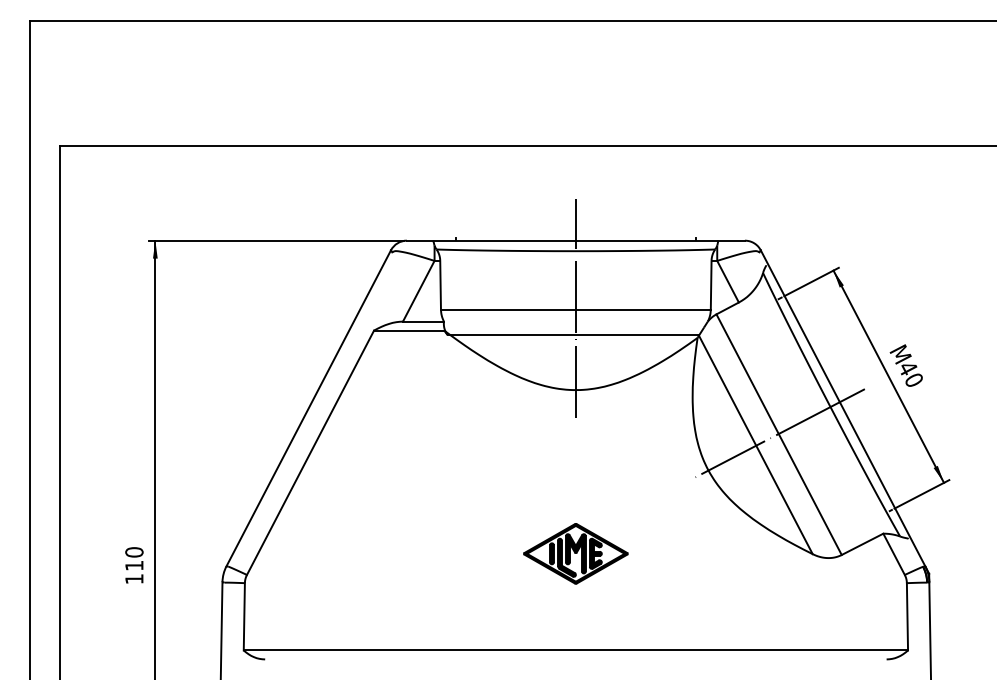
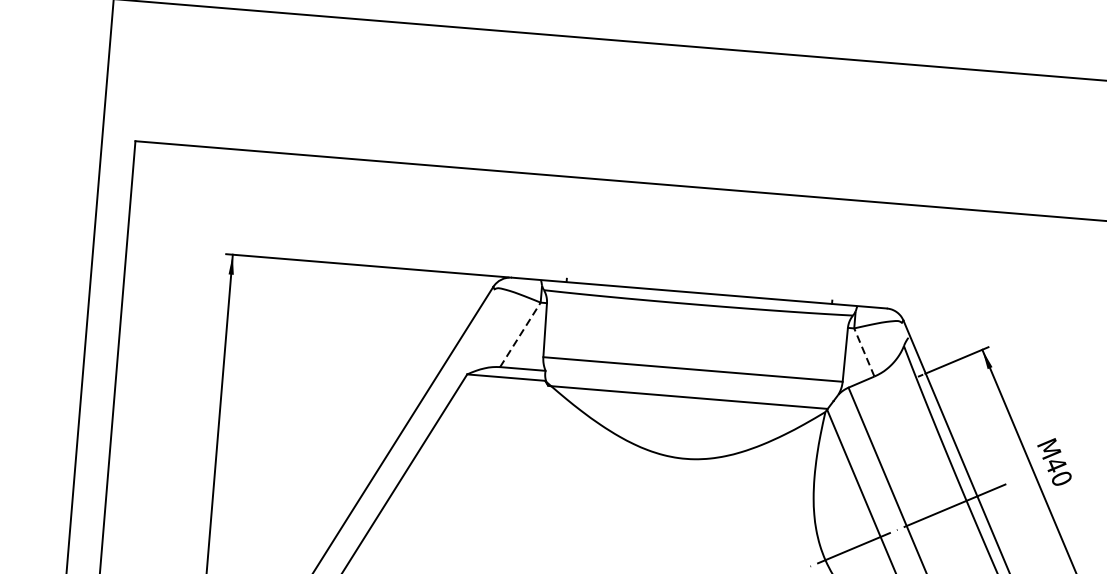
line: (727, 281) -> (863, 352), solid -> dashed
line: (419, 290) -> (521, 334), solid -> dashed
line: (575, 308) -> (692, 368), removed

